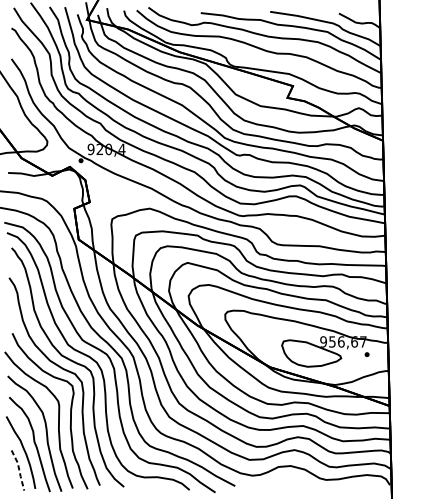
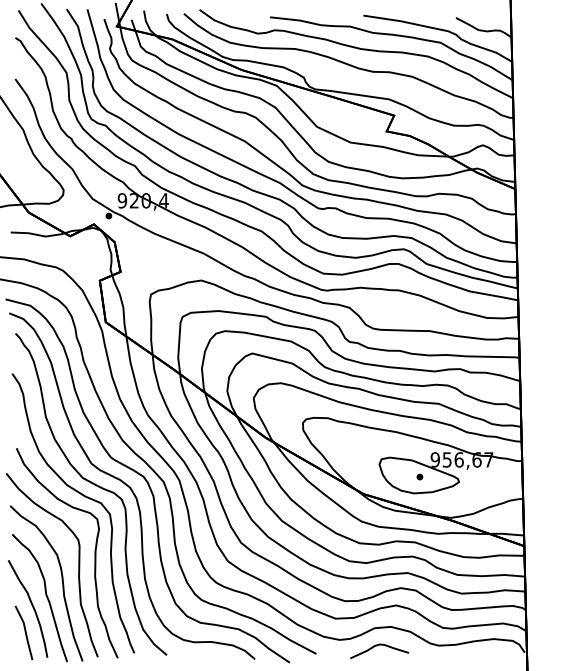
part: (366, 354) -> (419, 476), moved
line: (19, 470) -> (25, 632), dashed -> solid
curve: (280, 480) -> (377, 646), added

